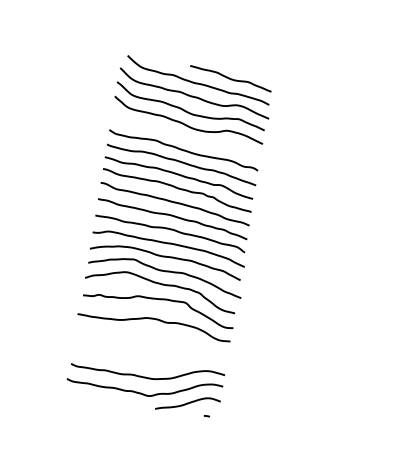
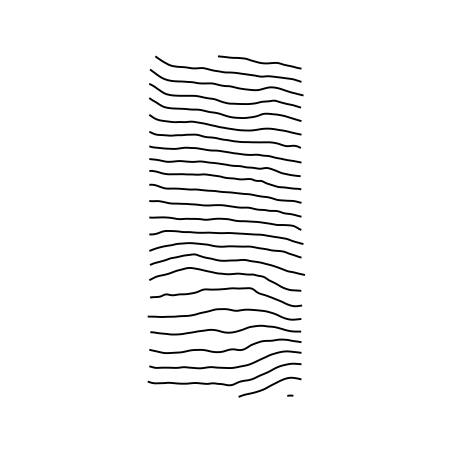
curve: (184, 136) -> (223, 126), added
part: (151, 348) -> (225, 338), added

